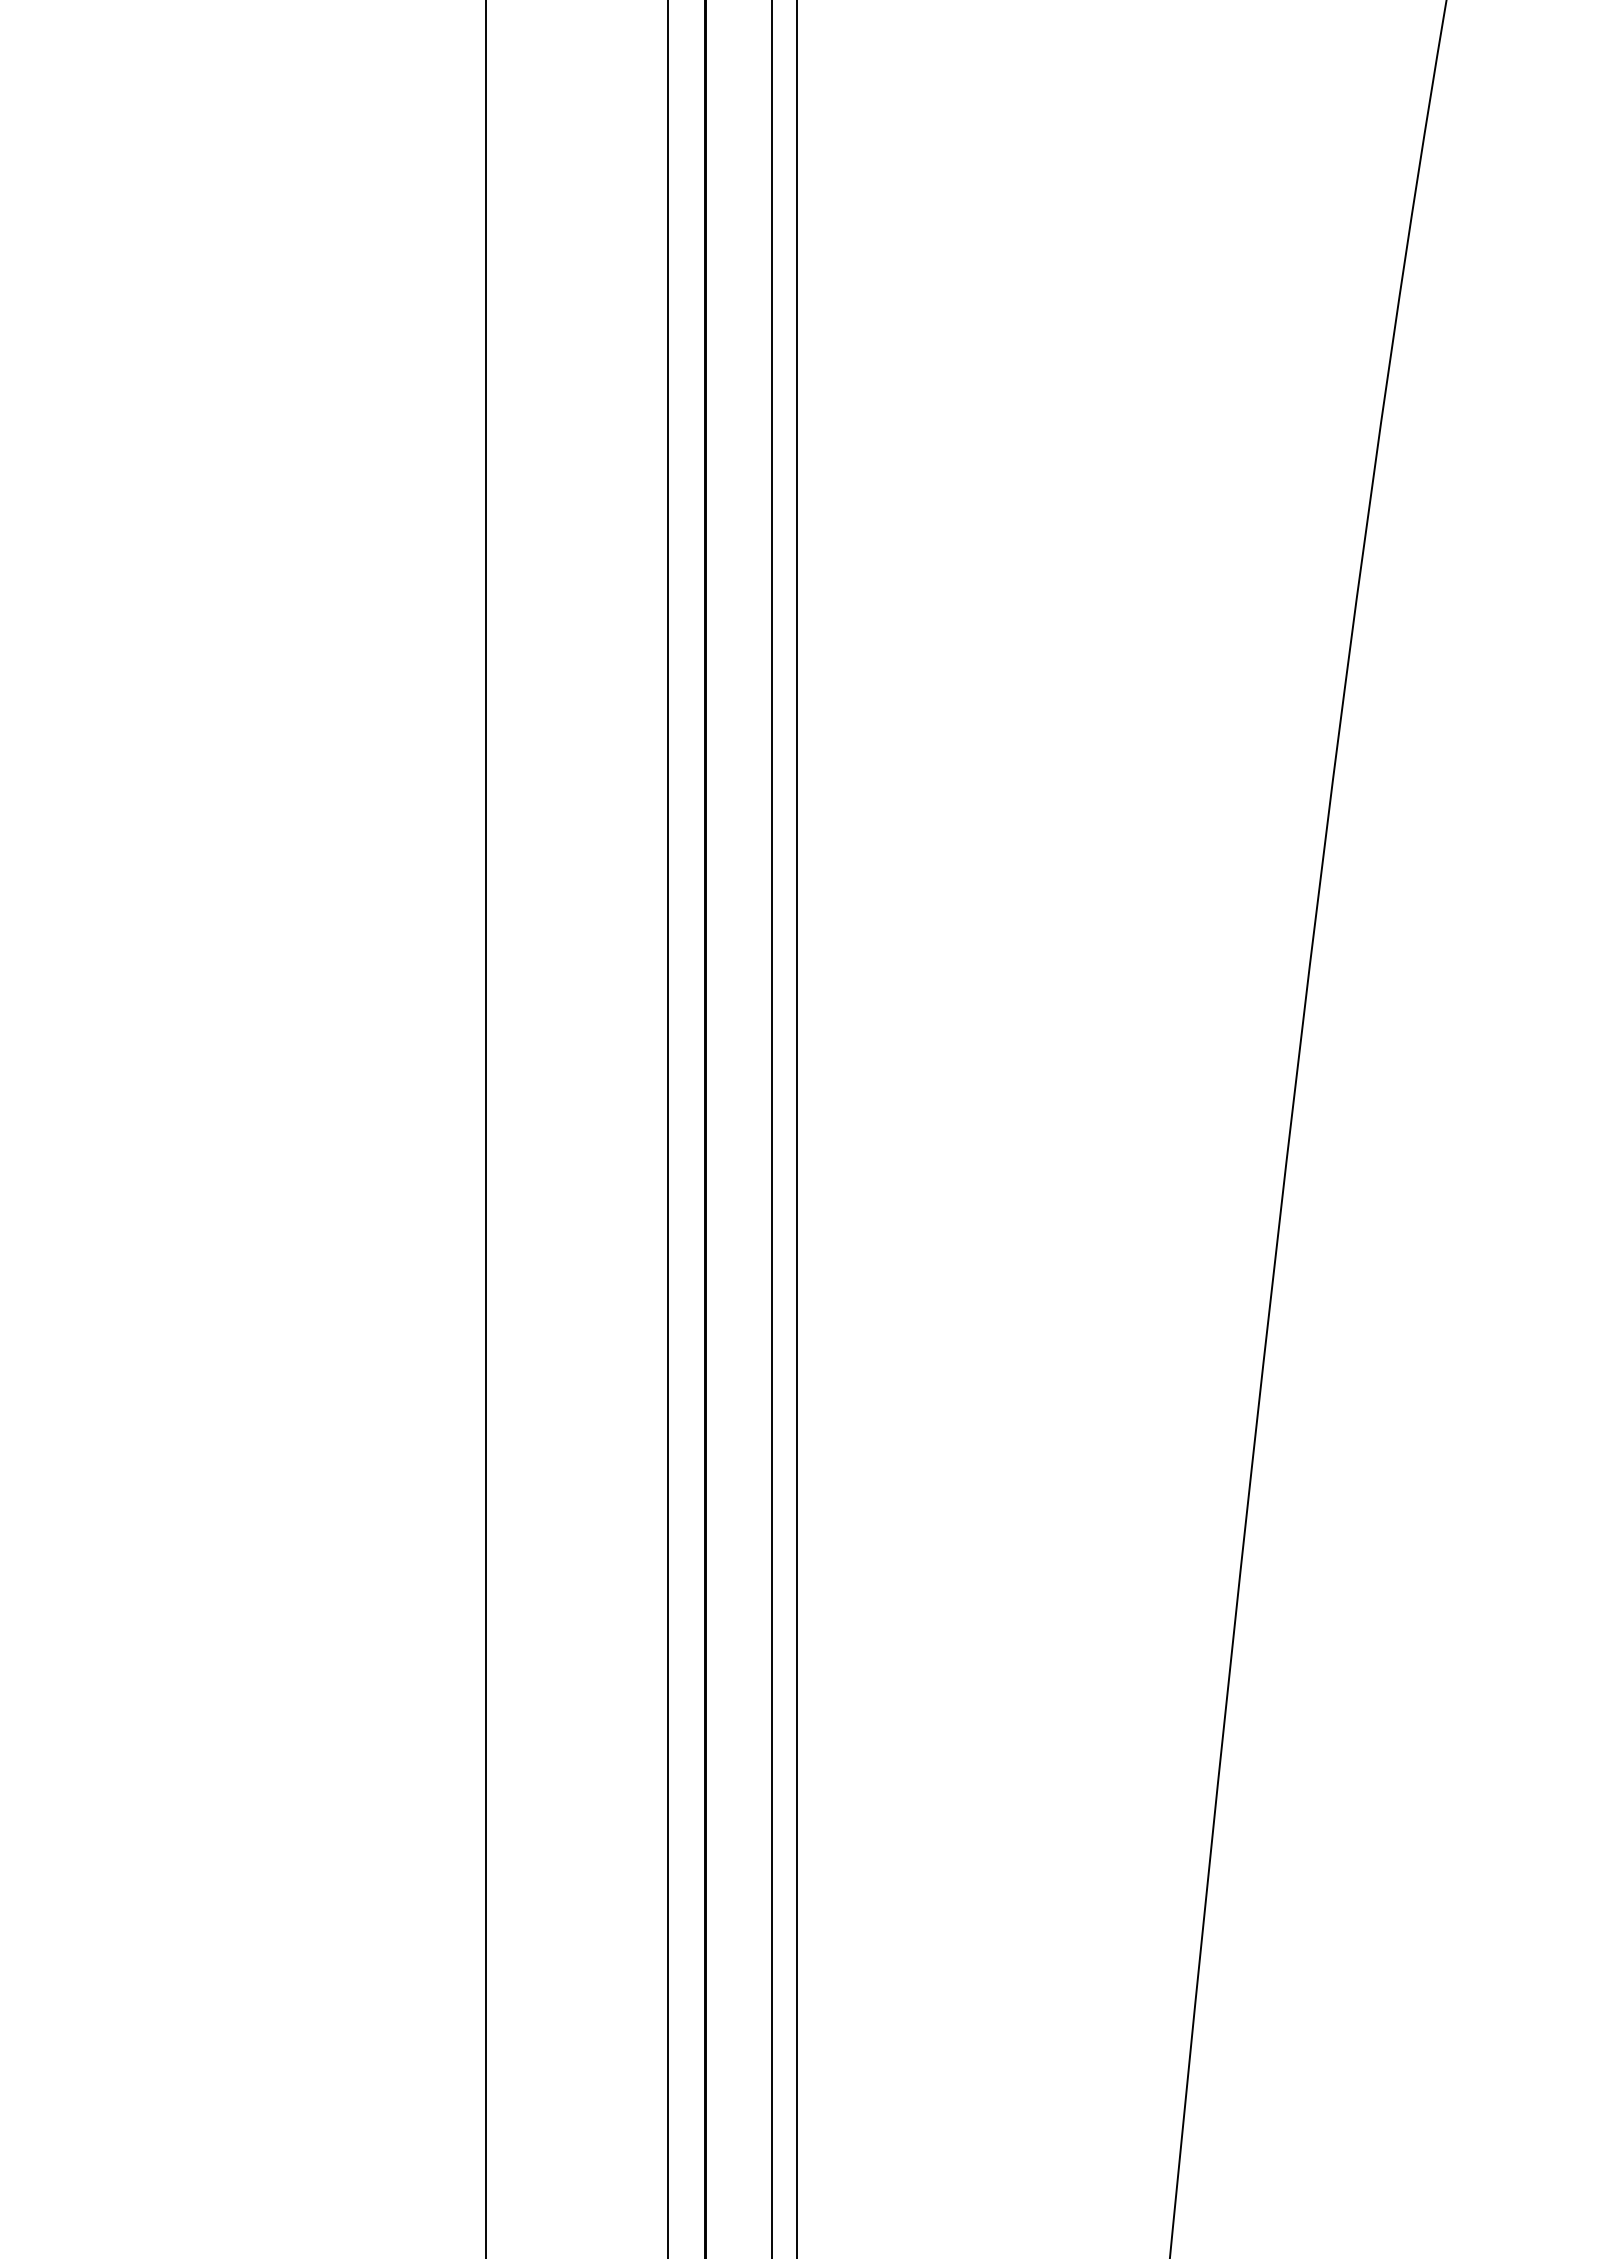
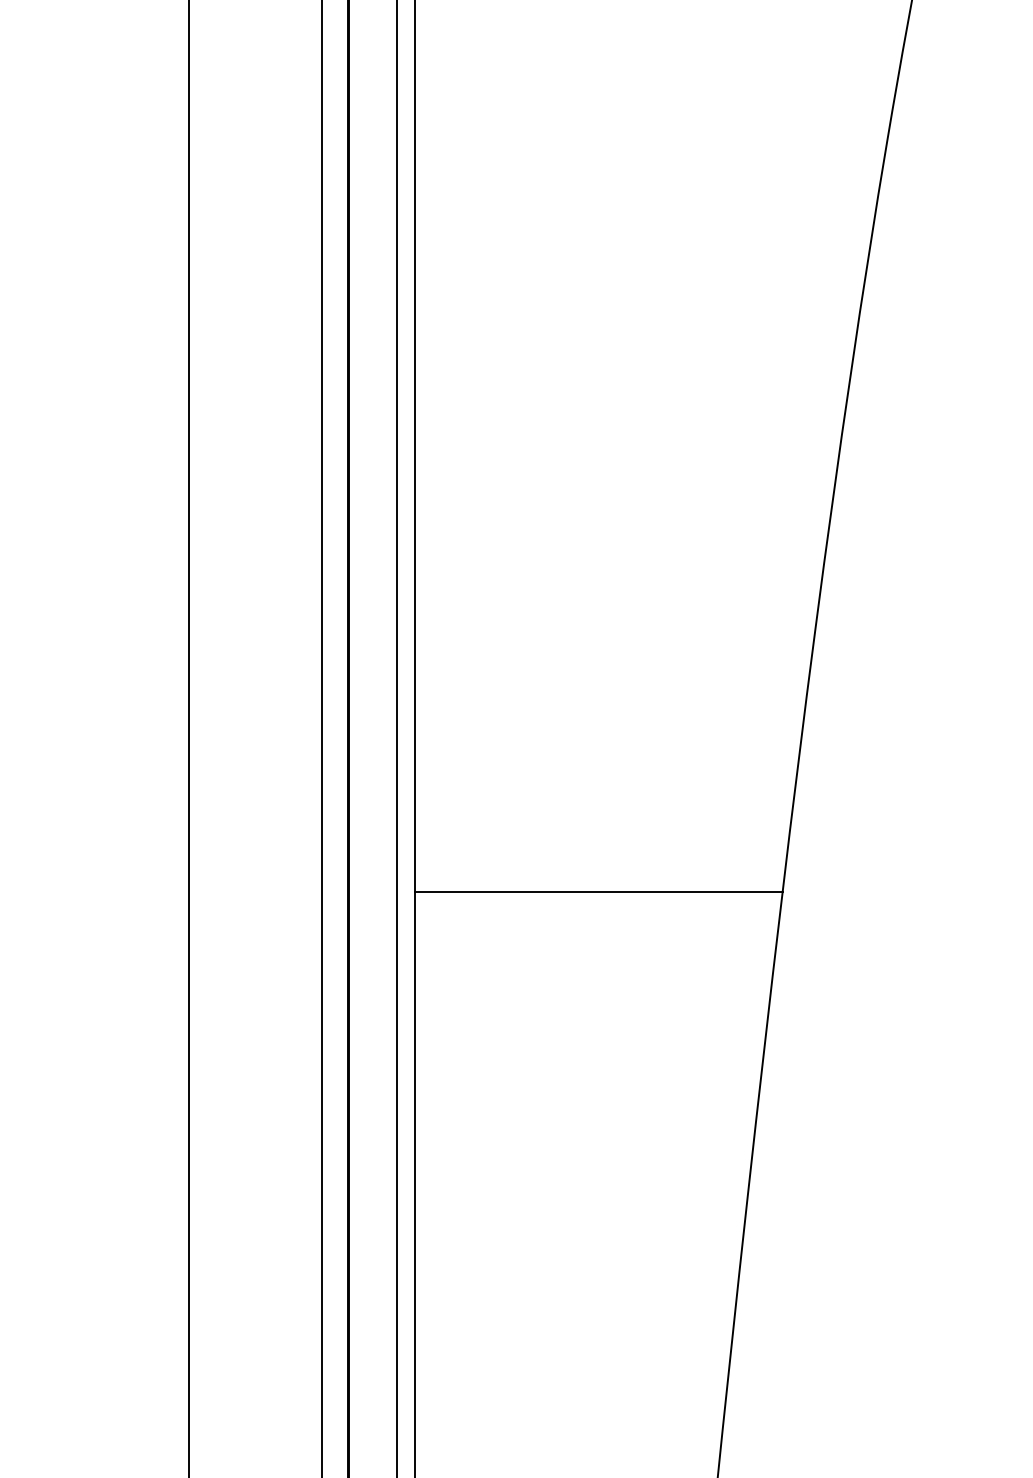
line: (1047, 1048) -> (598, 891), added

